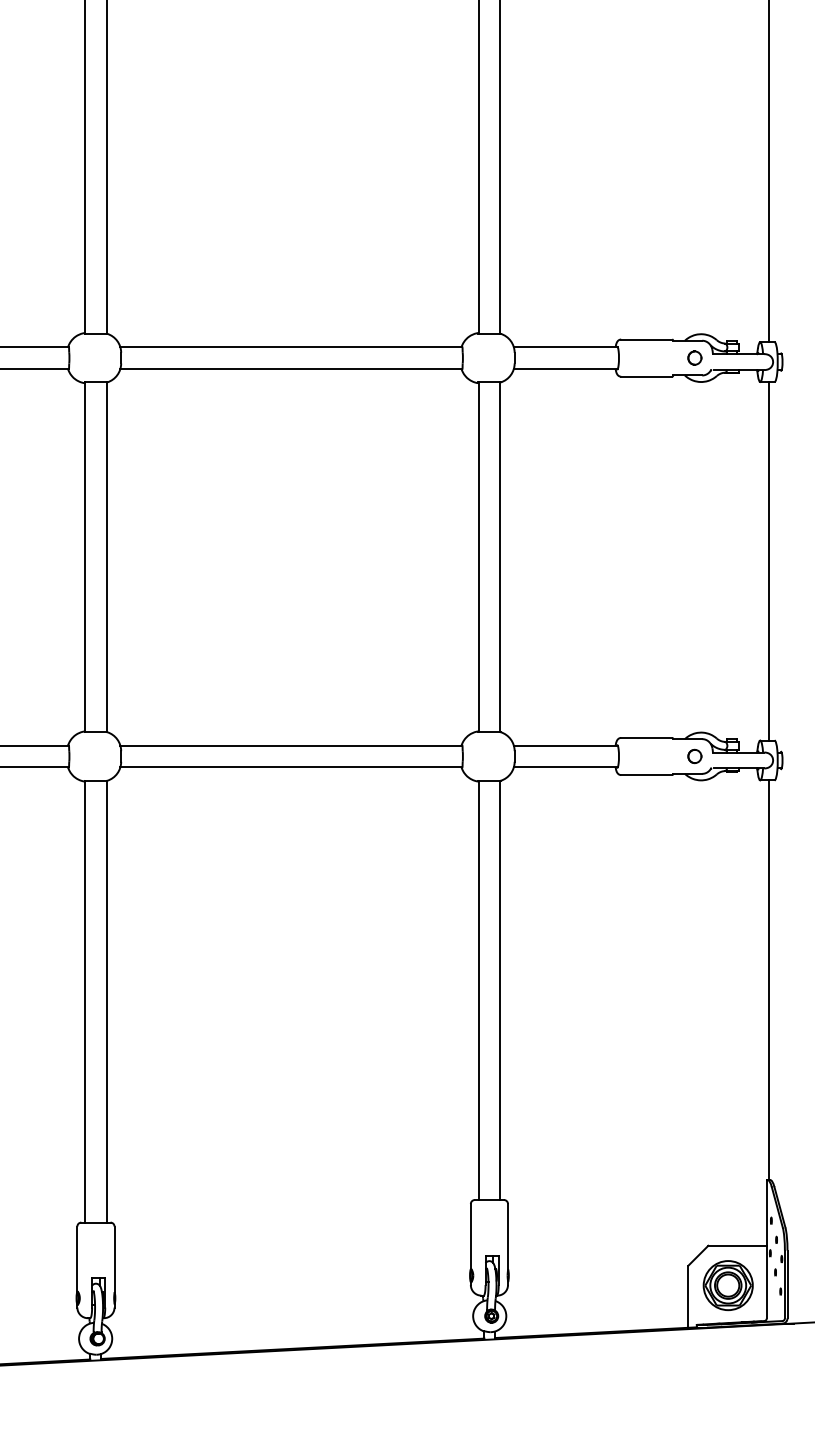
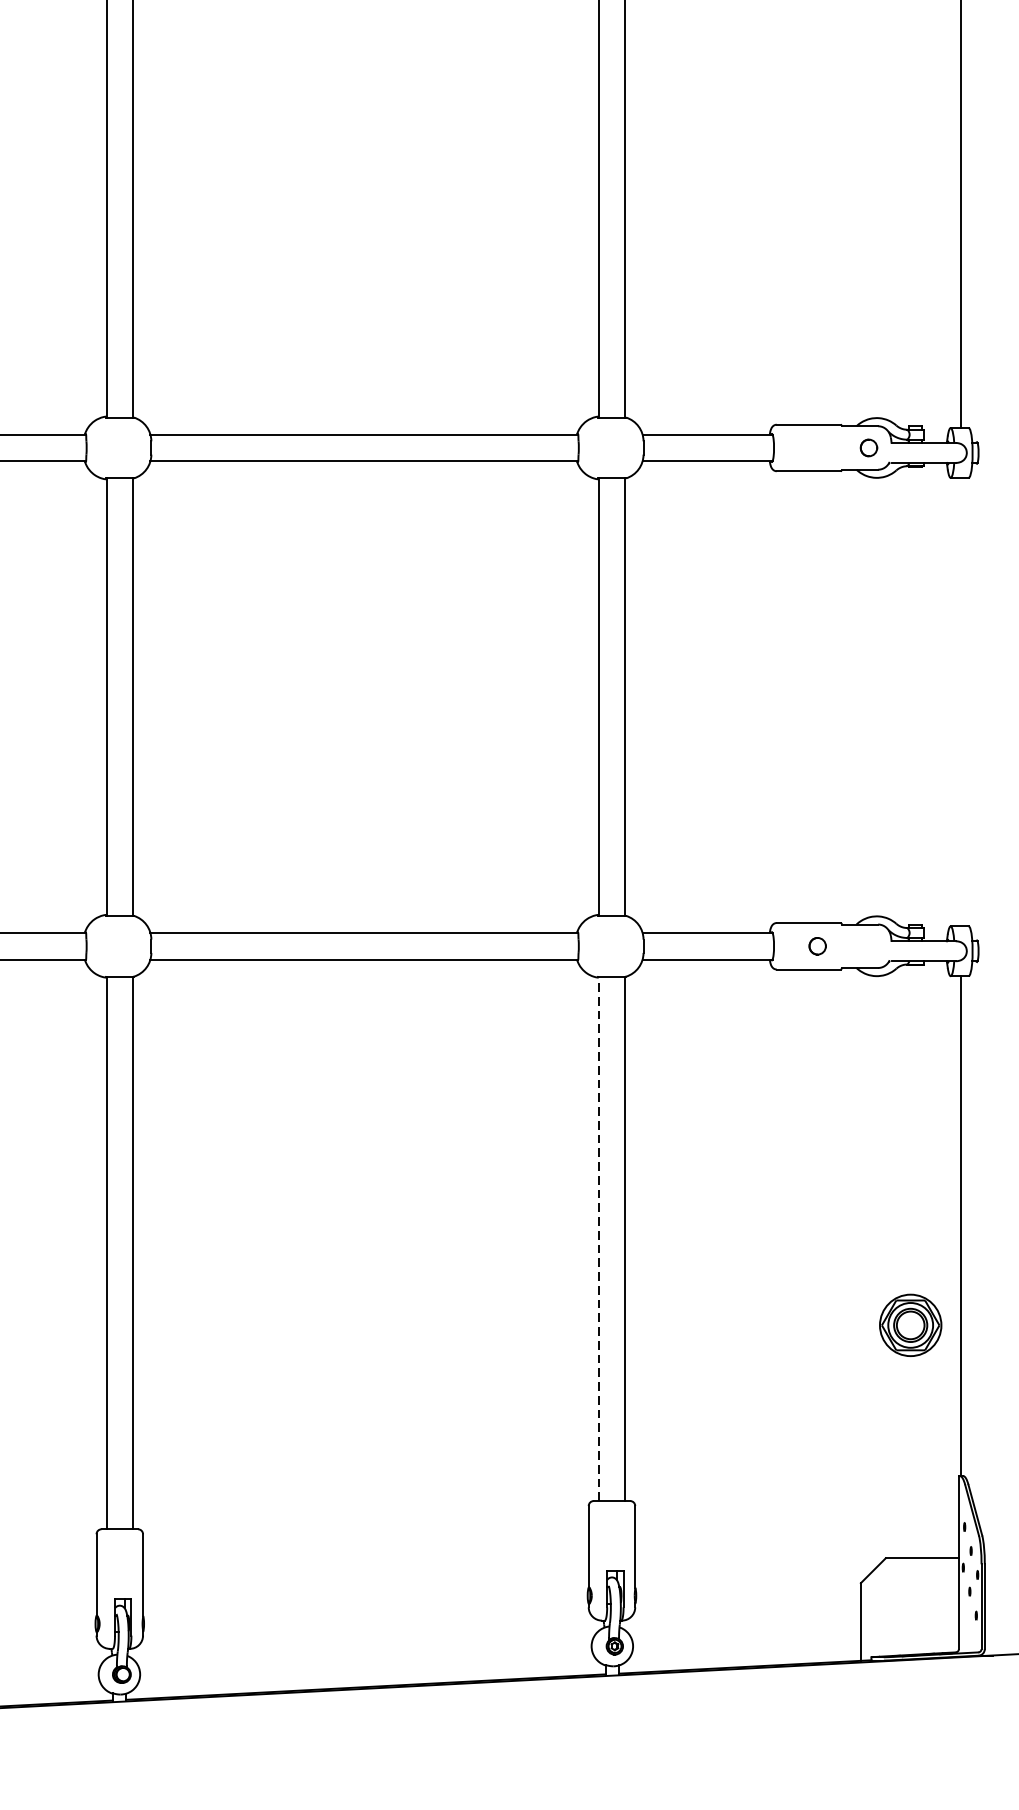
line: (768, 561) -> (961, 702), removed
part: (694, 756) -> (817, 946), moved
line: (478, 990) -> (598, 1238), solid -> dashed
part: (727, 1285) -> (909, 1325), moved

